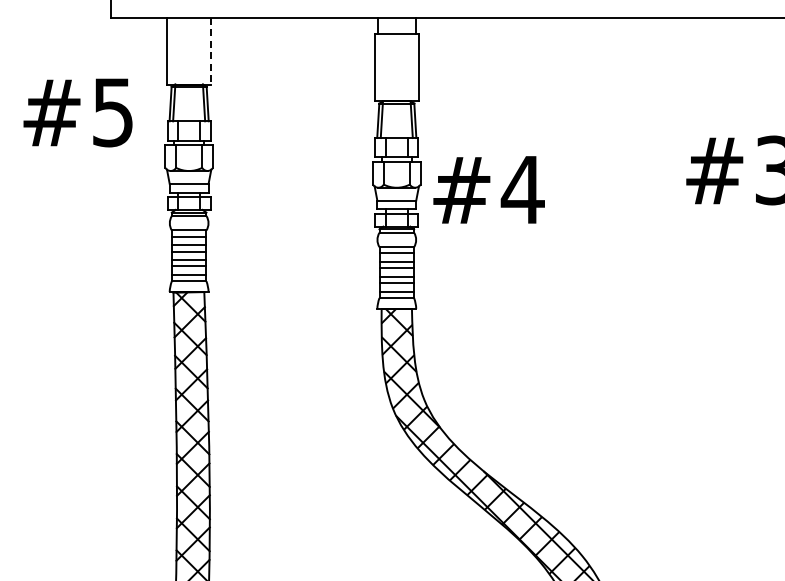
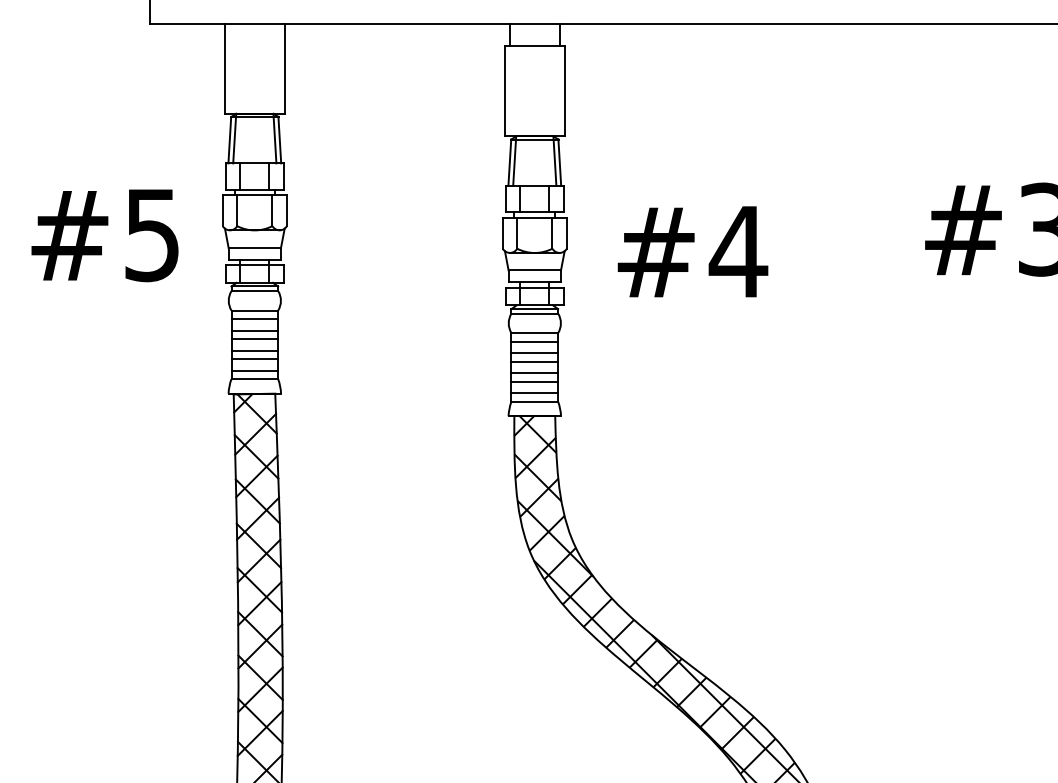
line: (211, 51) -> (284, 69), dashed -> solid
text: (77, 112) -> (104, 235), moved
text: (488, 189) -> (692, 251), moved

